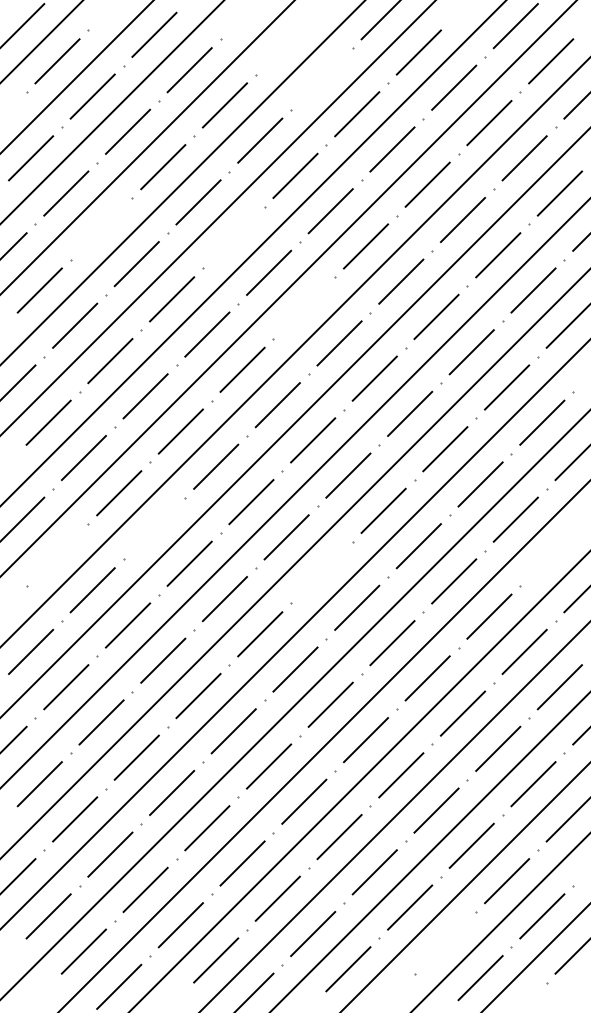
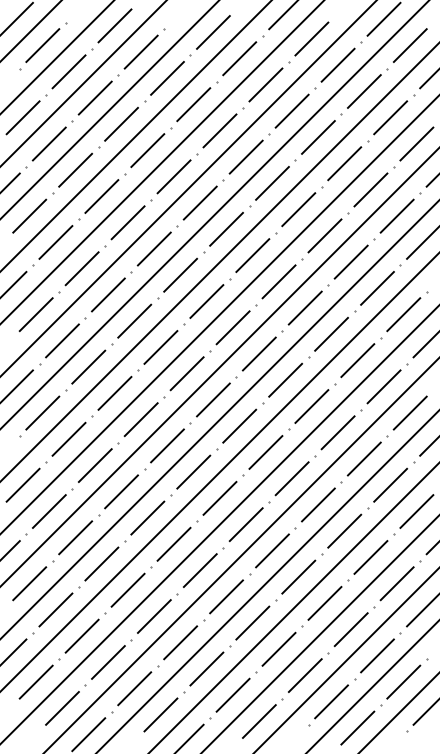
line: (286, 43) -> (213, 32), added
line: (321, 78) -> (239, 58), added
line: (101, 227) -> (75, 169), added
line: (233, 237) -> (173, 176), added
line: (304, 307) -> (226, 228), added
line: (153, 528) -> (114, 393), added
line: (57, 554) -> (42, 412), added
line: (550, 554) -> (409, 412), added
line: (321, 571) -> (239, 425), added
line: (445, 942) -> (331, 701), added

